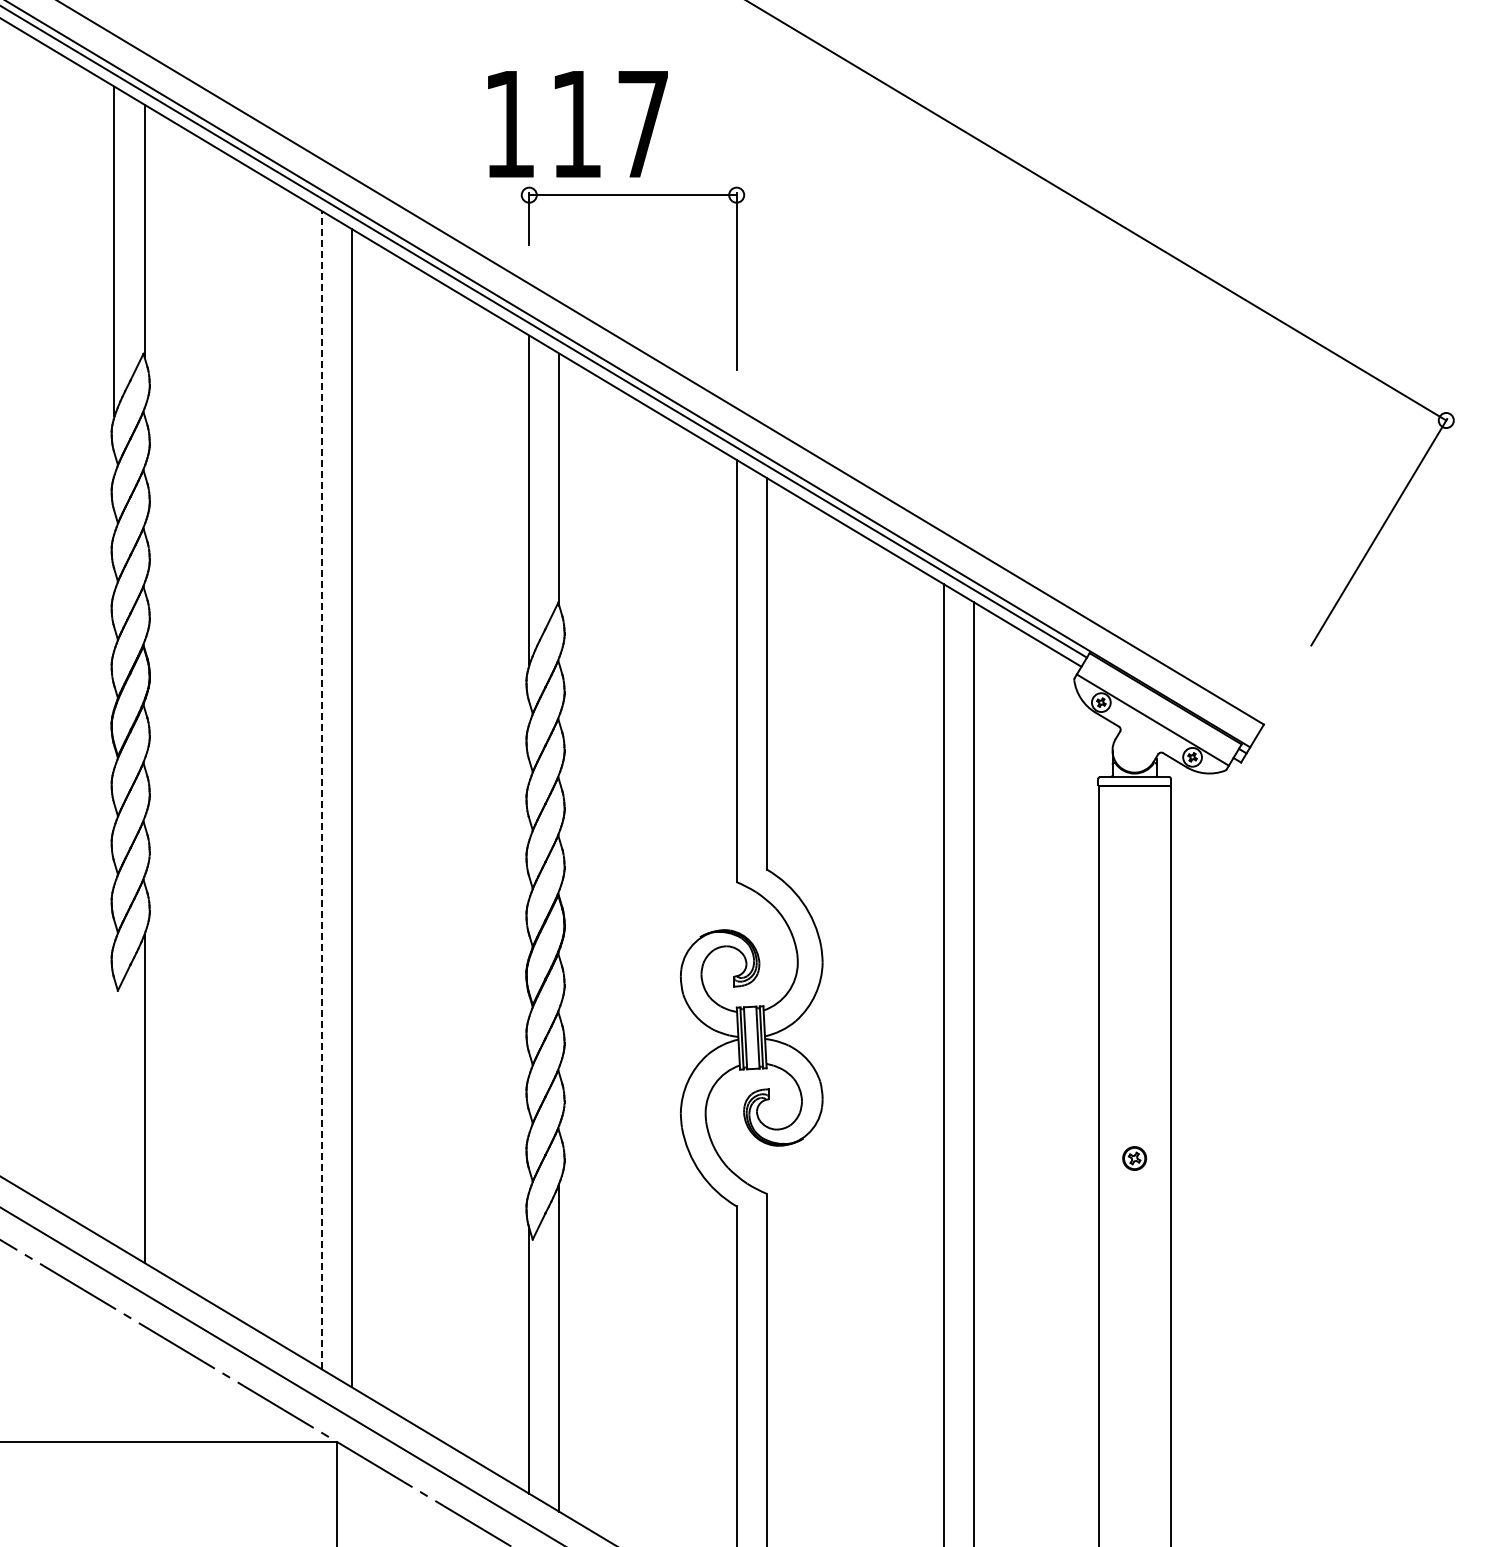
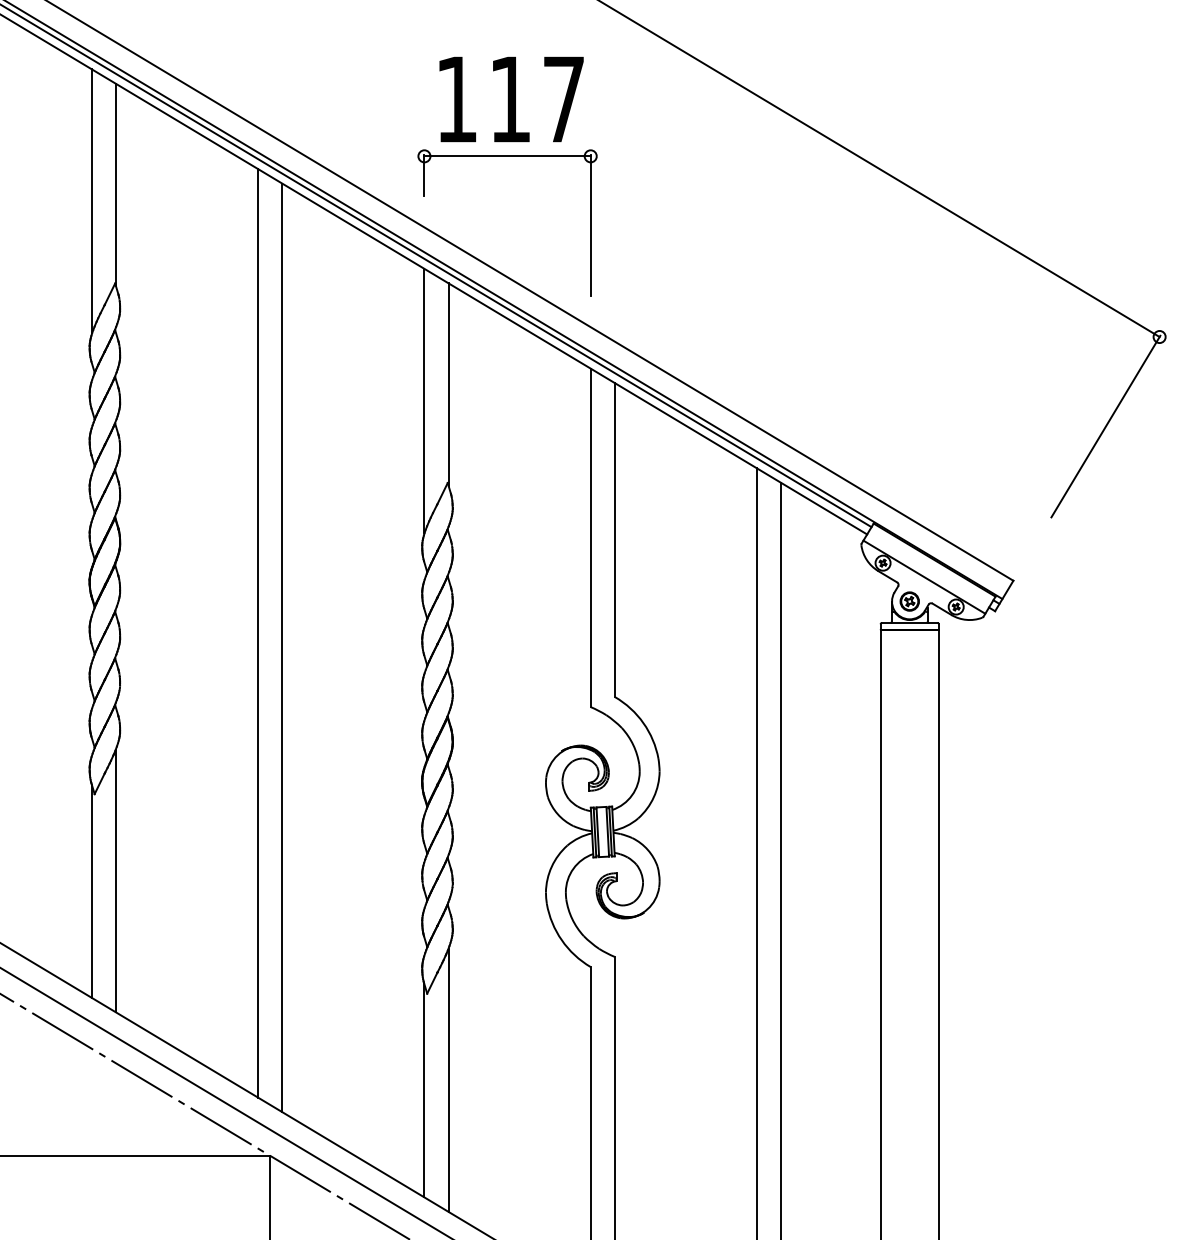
text: (577, 124) -> (511, 99), moved
line: (321, 789) -> (257, 632), dashed -> solid
line: (114, 1111) -> (91, 890), added
part: (1134, 1158) -> (909, 601), moved

